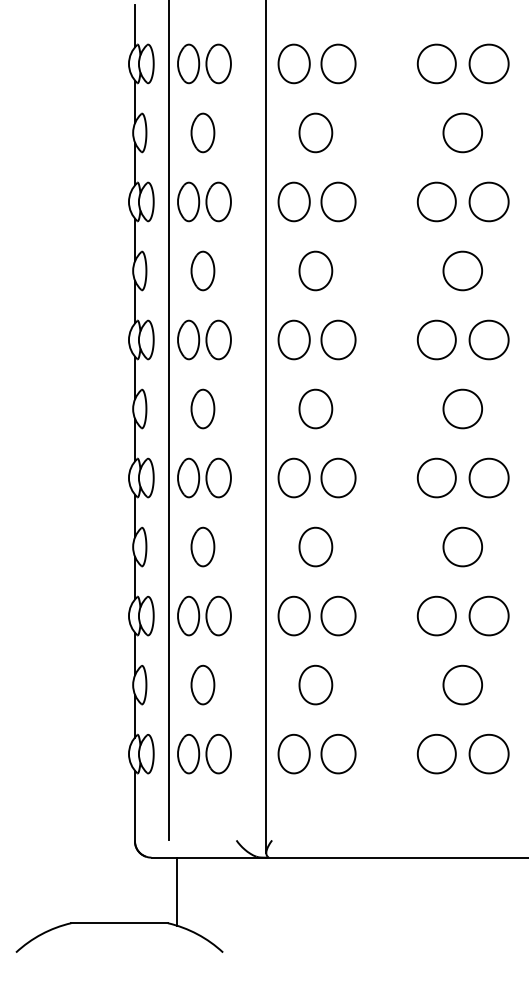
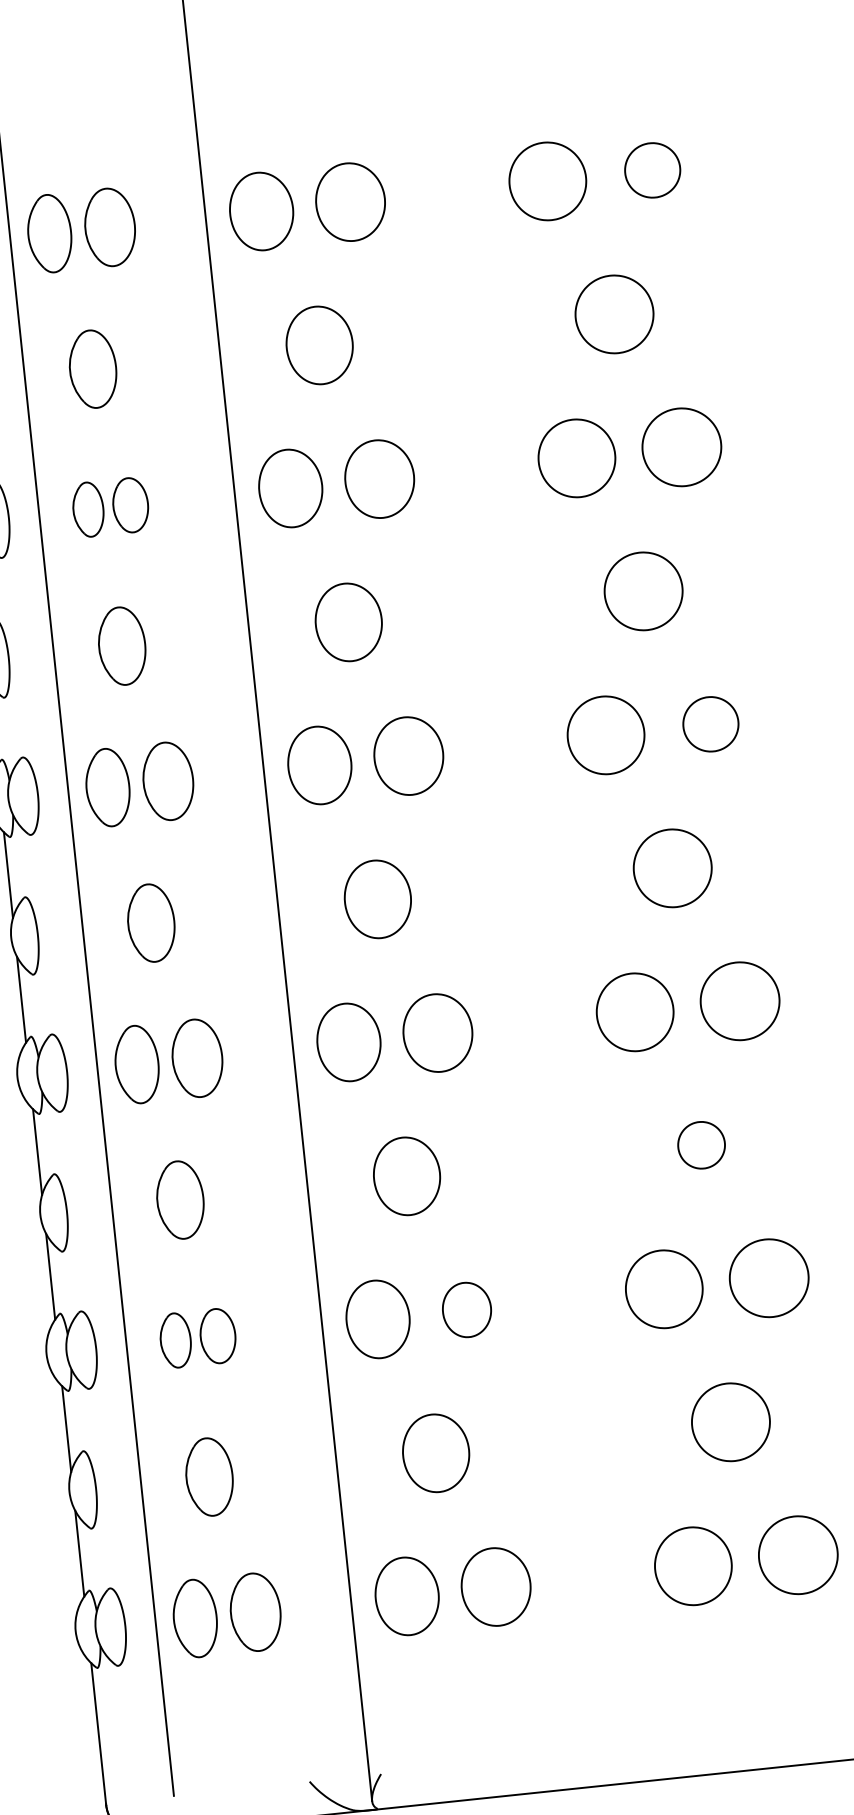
part: (488, 63) -> (651, 169), size x0.7
part: (204, 201) -> (110, 506), size x0.7
part: (488, 339) -> (709, 723), size x0.7
part: (462, 546) -> (701, 1144), size x0.6
part: (204, 615) -> (197, 1337), size x0.7
part: (338, 615) -> (466, 1308), size x0.7

